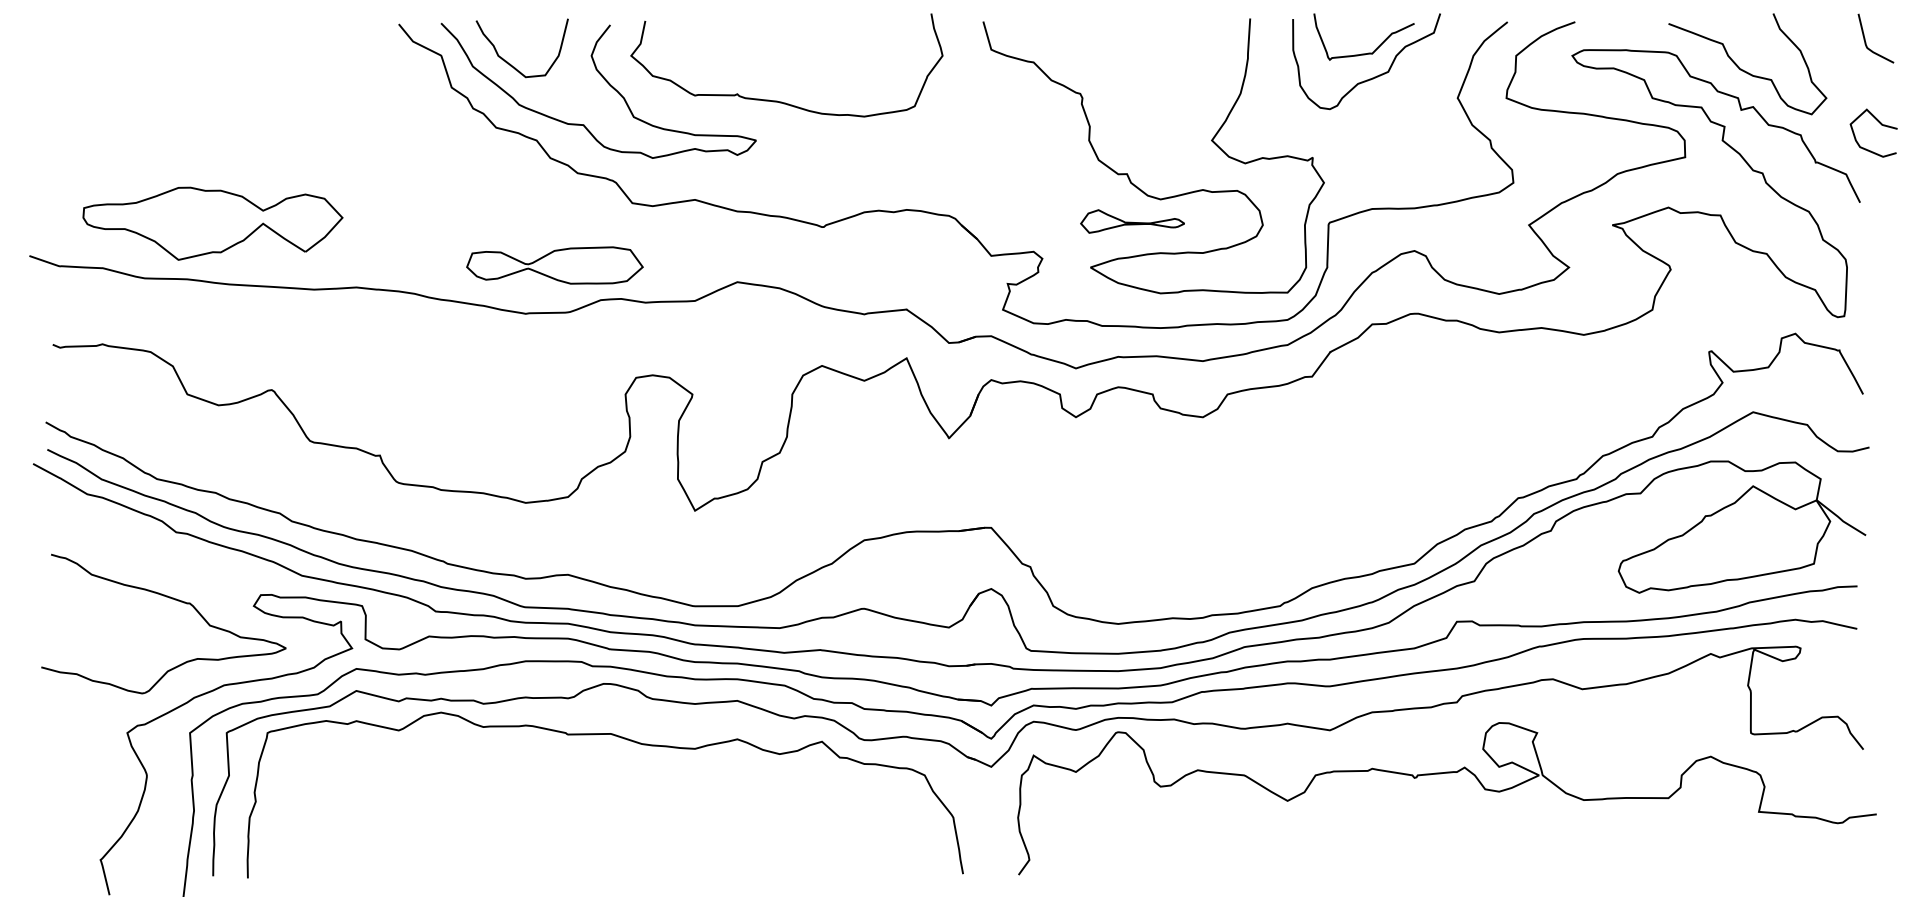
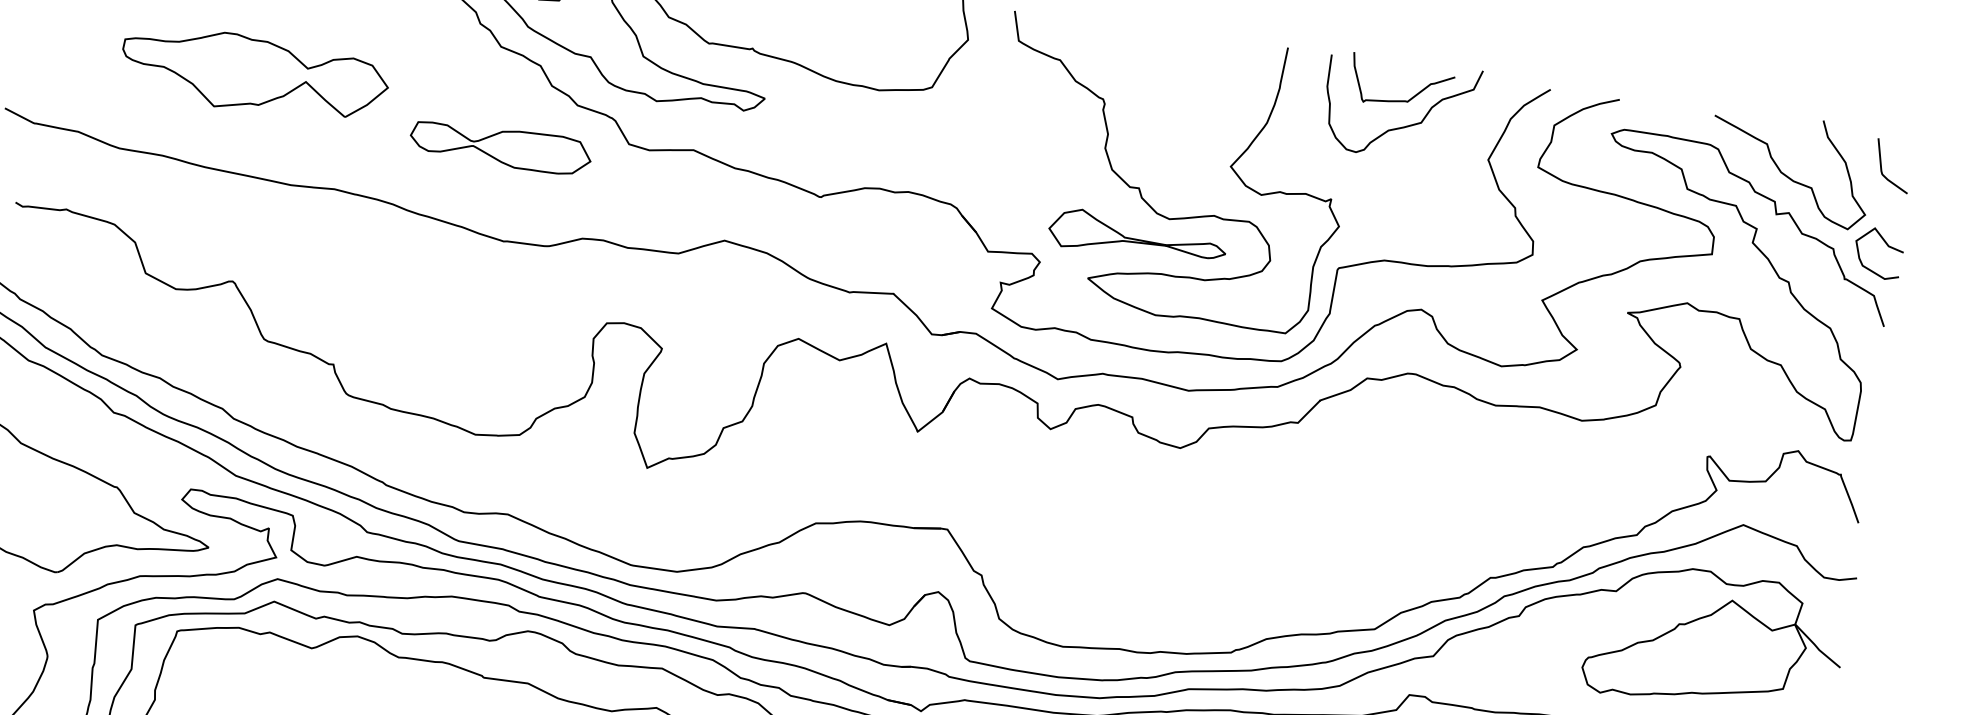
curve: (1866, 42) -> (1882, 168), moved
curve: (1880, 124) -> (1886, 245), moved
part: (1132, 221) -> (1137, 237), size x1.67
part: (212, 223) -> (254, 74), moved
part: (554, 265) -> (500, 146), moved

